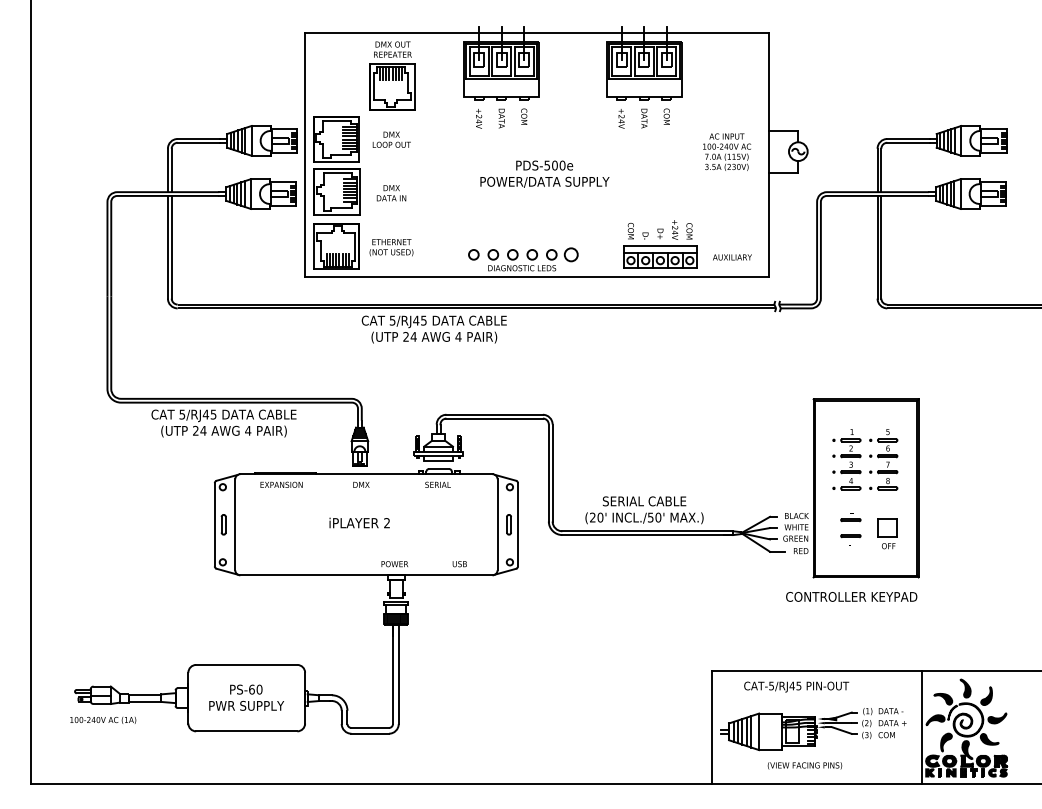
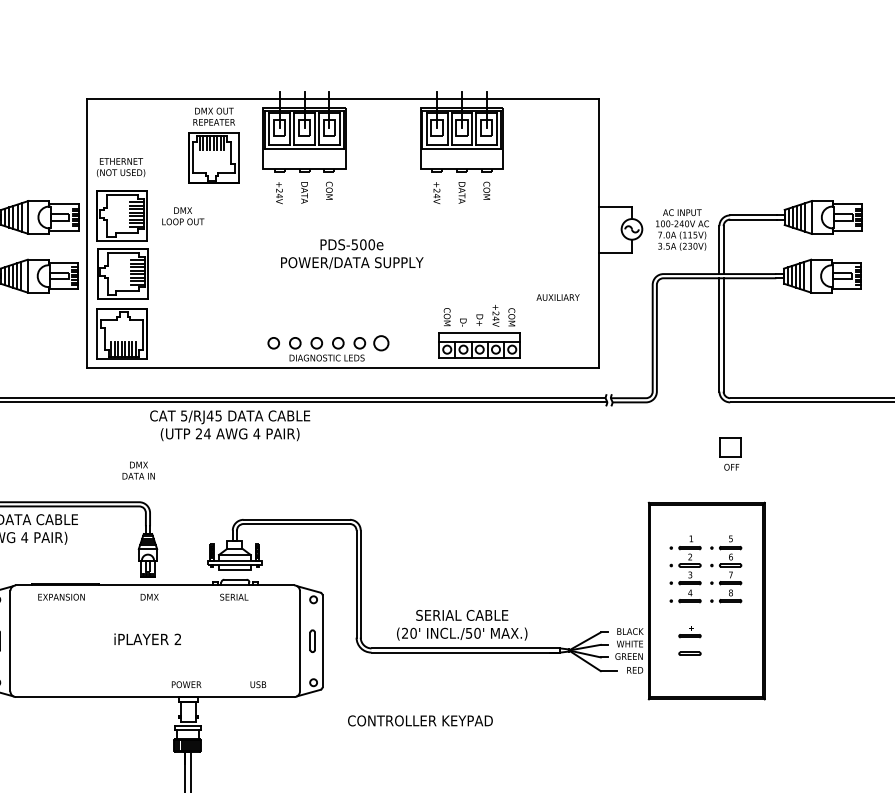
part: (392, 75) -> (213, 145), moved
text: (727, 151) -> (682, 229), moved
text: (391, 193) -> (138, 470), moved
text: (391, 247) -> (121, 167), moved
text: (732, 257) -> (558, 297), moved
part: (887, 533) -> (730, 453), moved
text: (851, 596) -> (420, 720), moved

